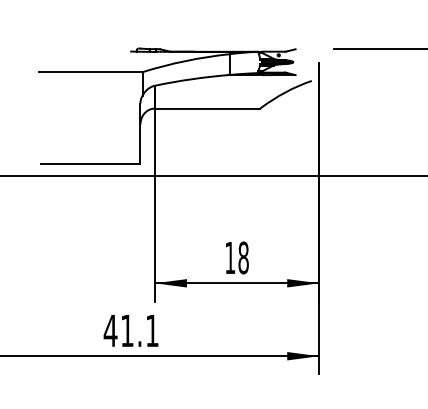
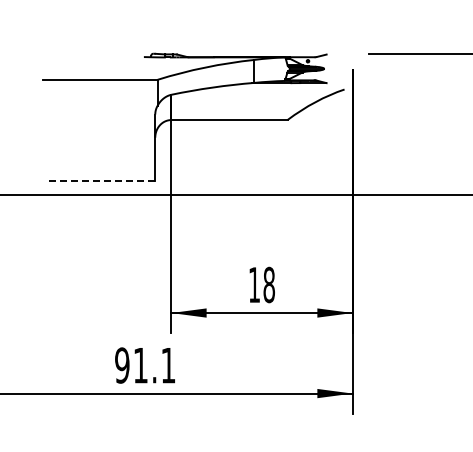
line: (90, 163) -> (100, 180), solid -> dashed
text: (109, 330) -> (121, 365), 41.1 -> 91.1

